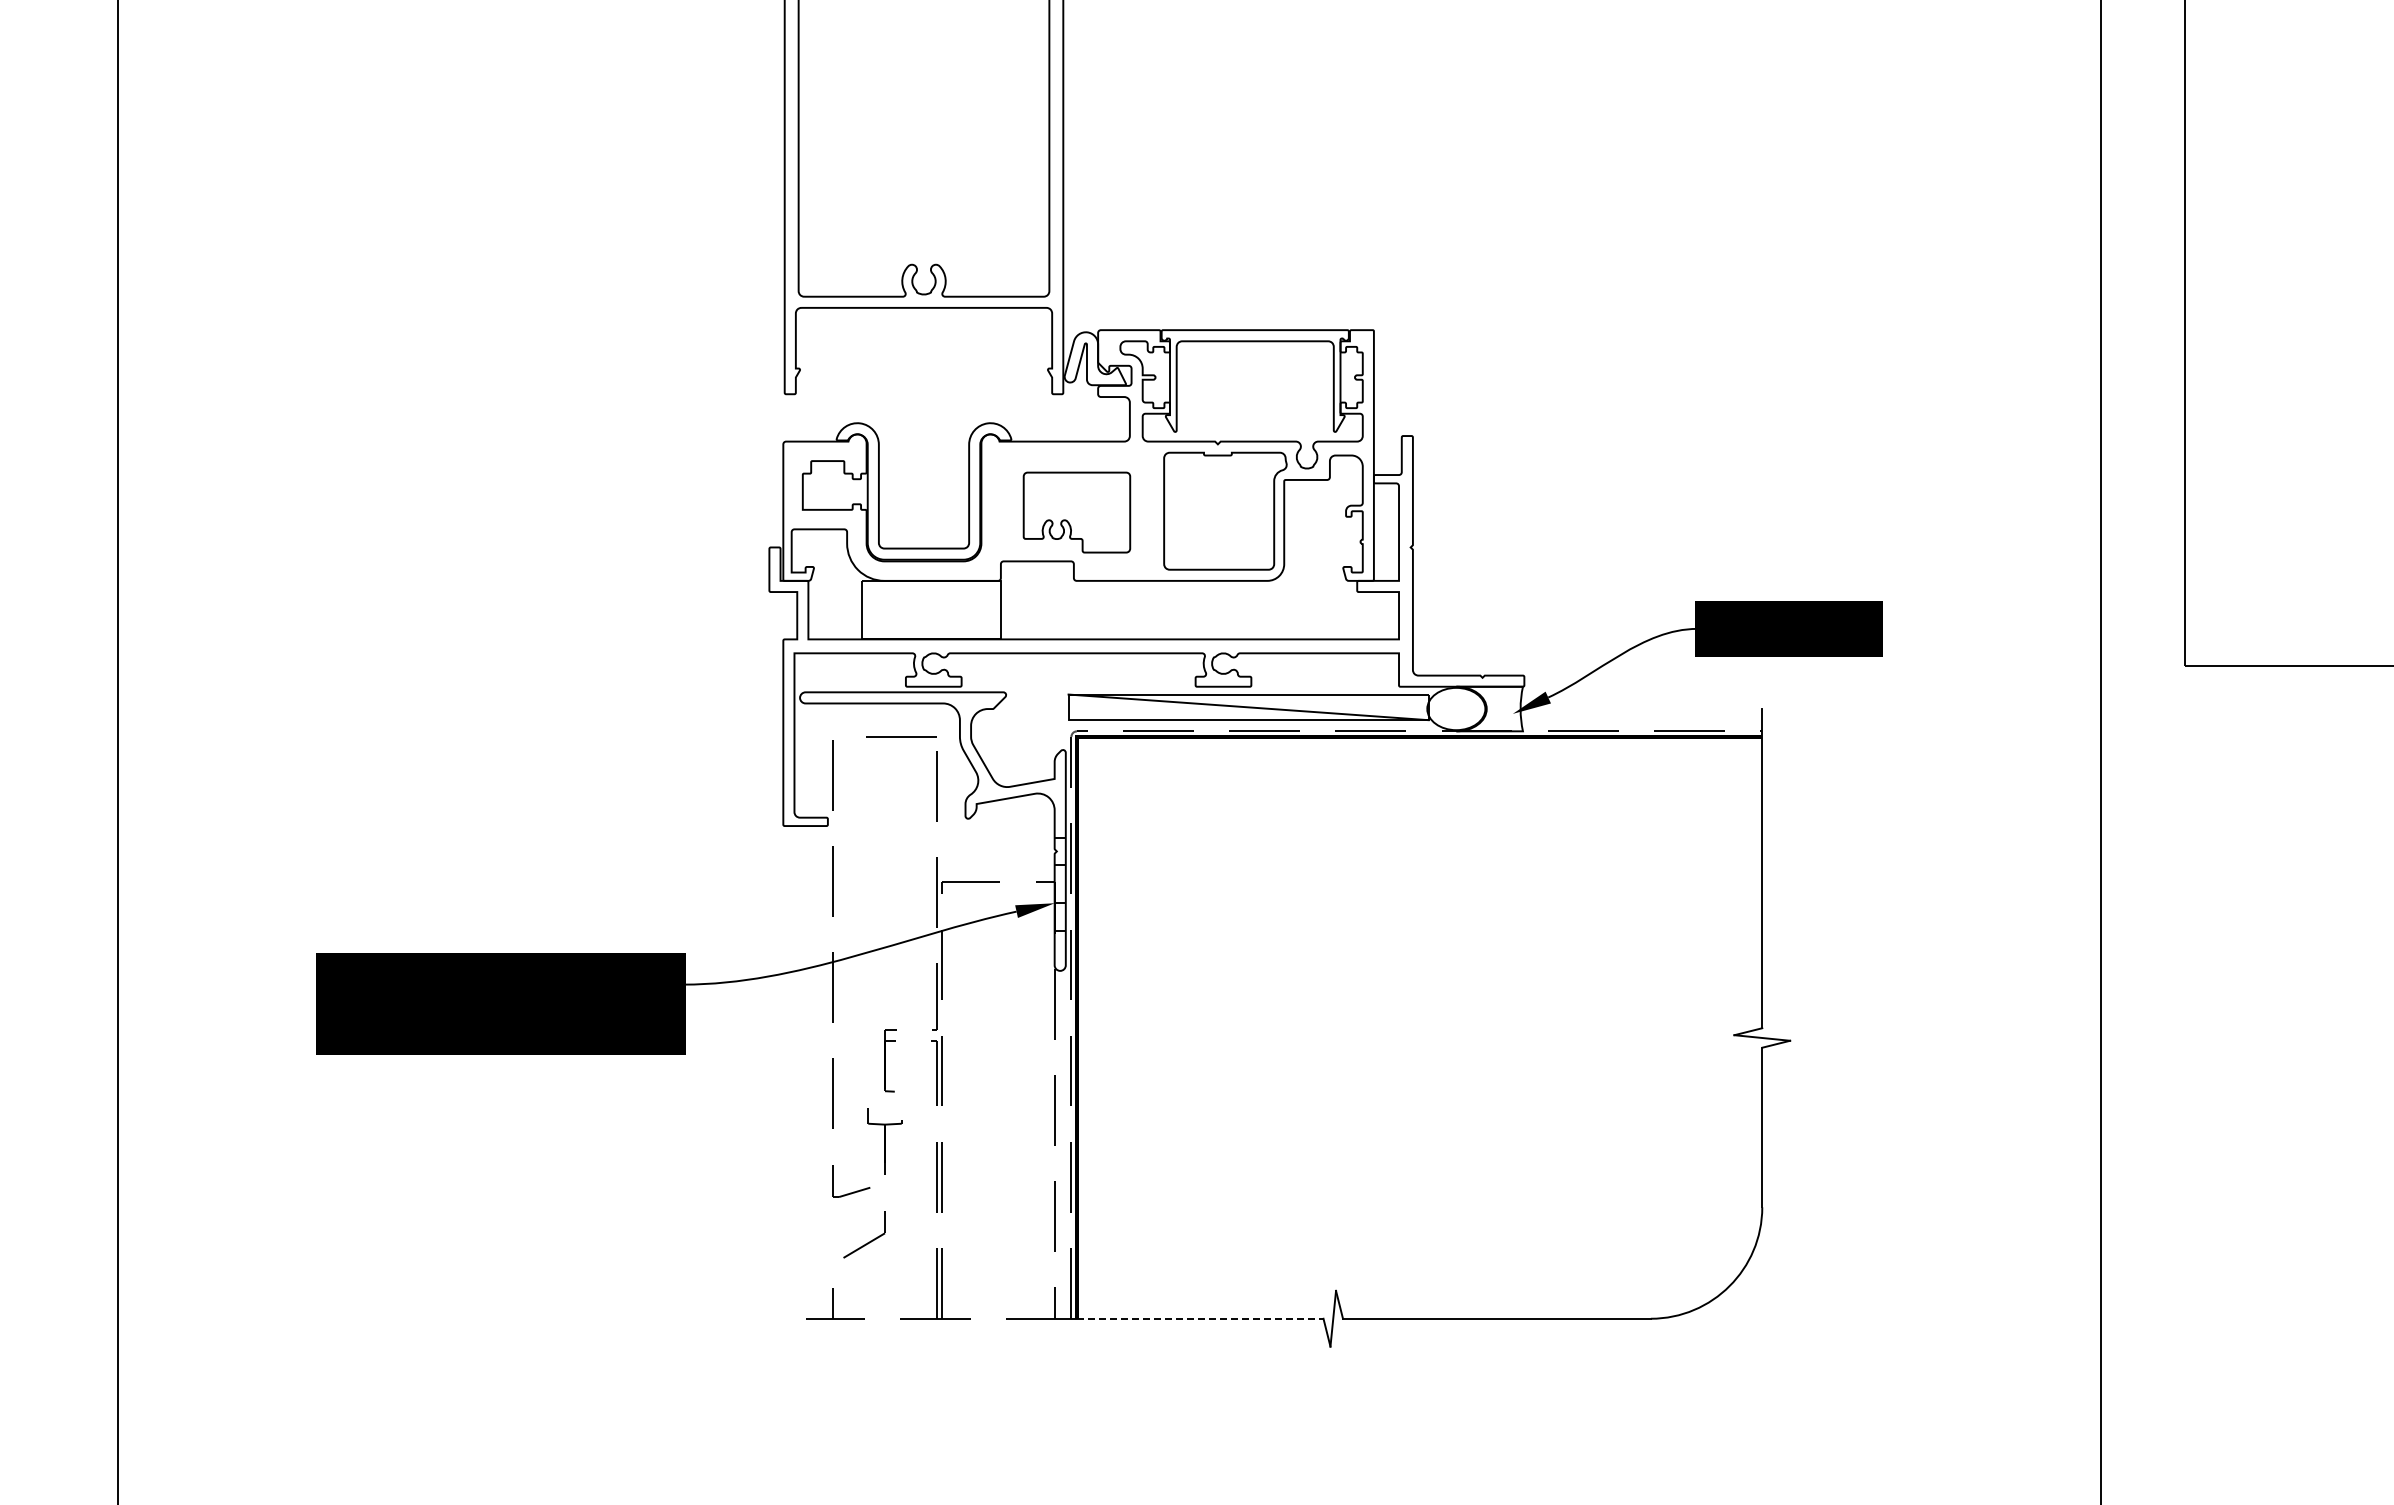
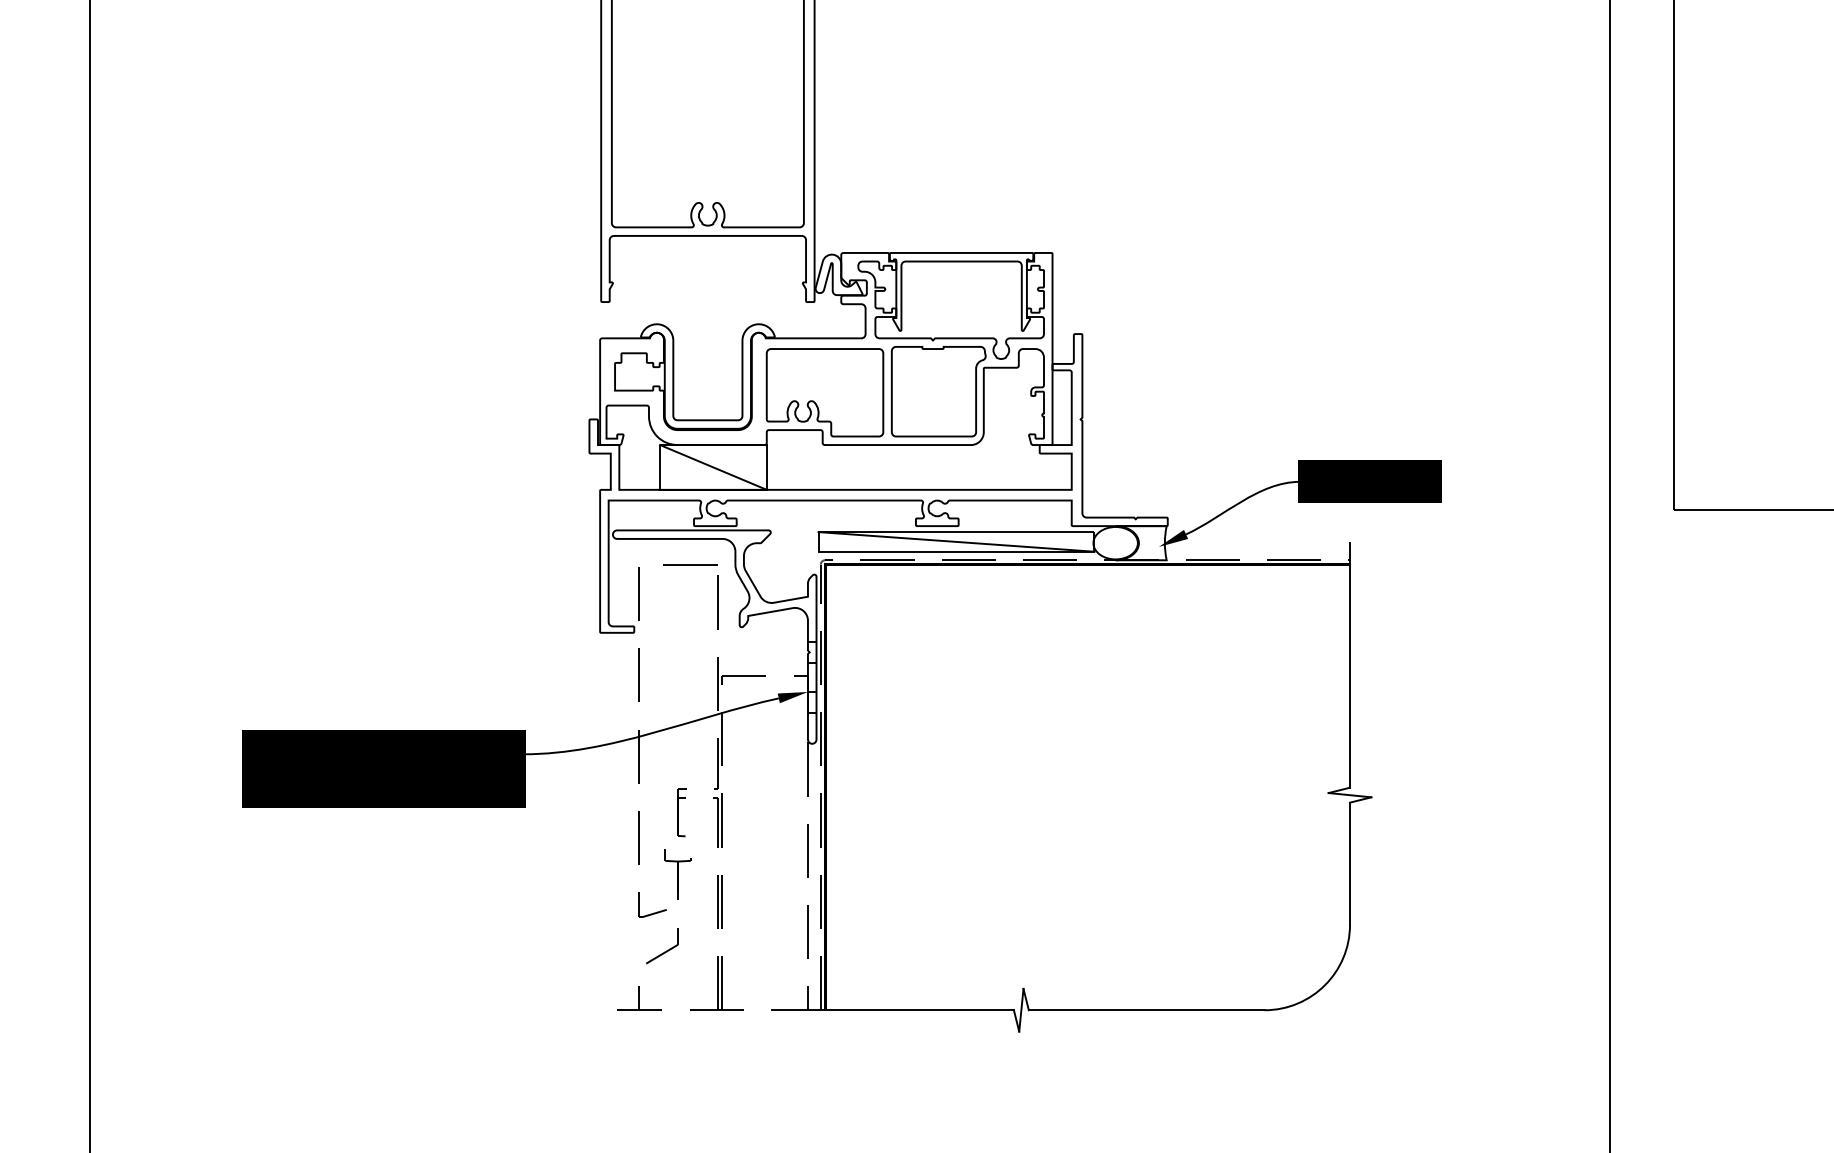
part: (1076, 512) -> (824, 392), size x1.43
line: (930, 609) -> (712, 466), added
line: (1200, 1318) -> (919, 1010), dashed -> solid

